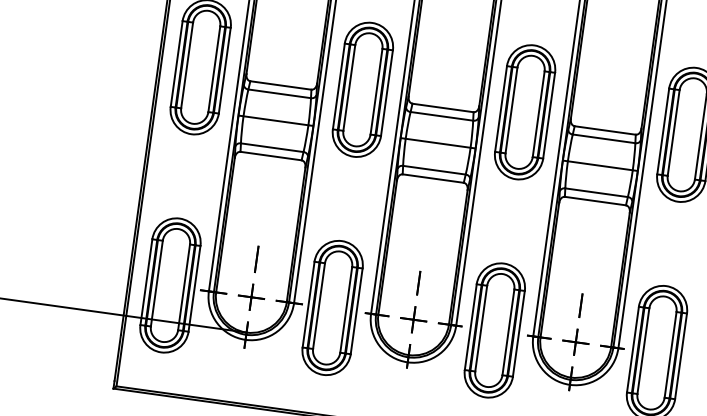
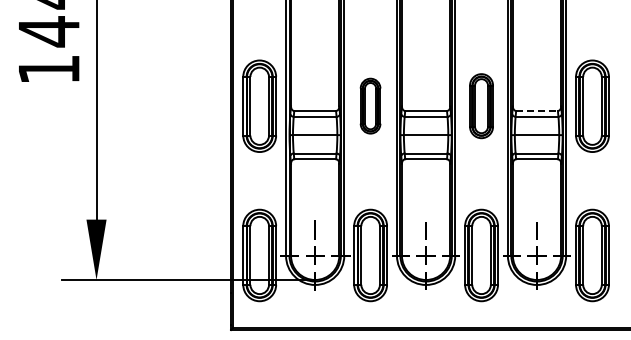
part: (362, 88) -> (370, 105), size x0.6
part: (525, 111) -> (481, 105), size x0.7
line: (606, 129) -> (537, 110), solid -> dashed

